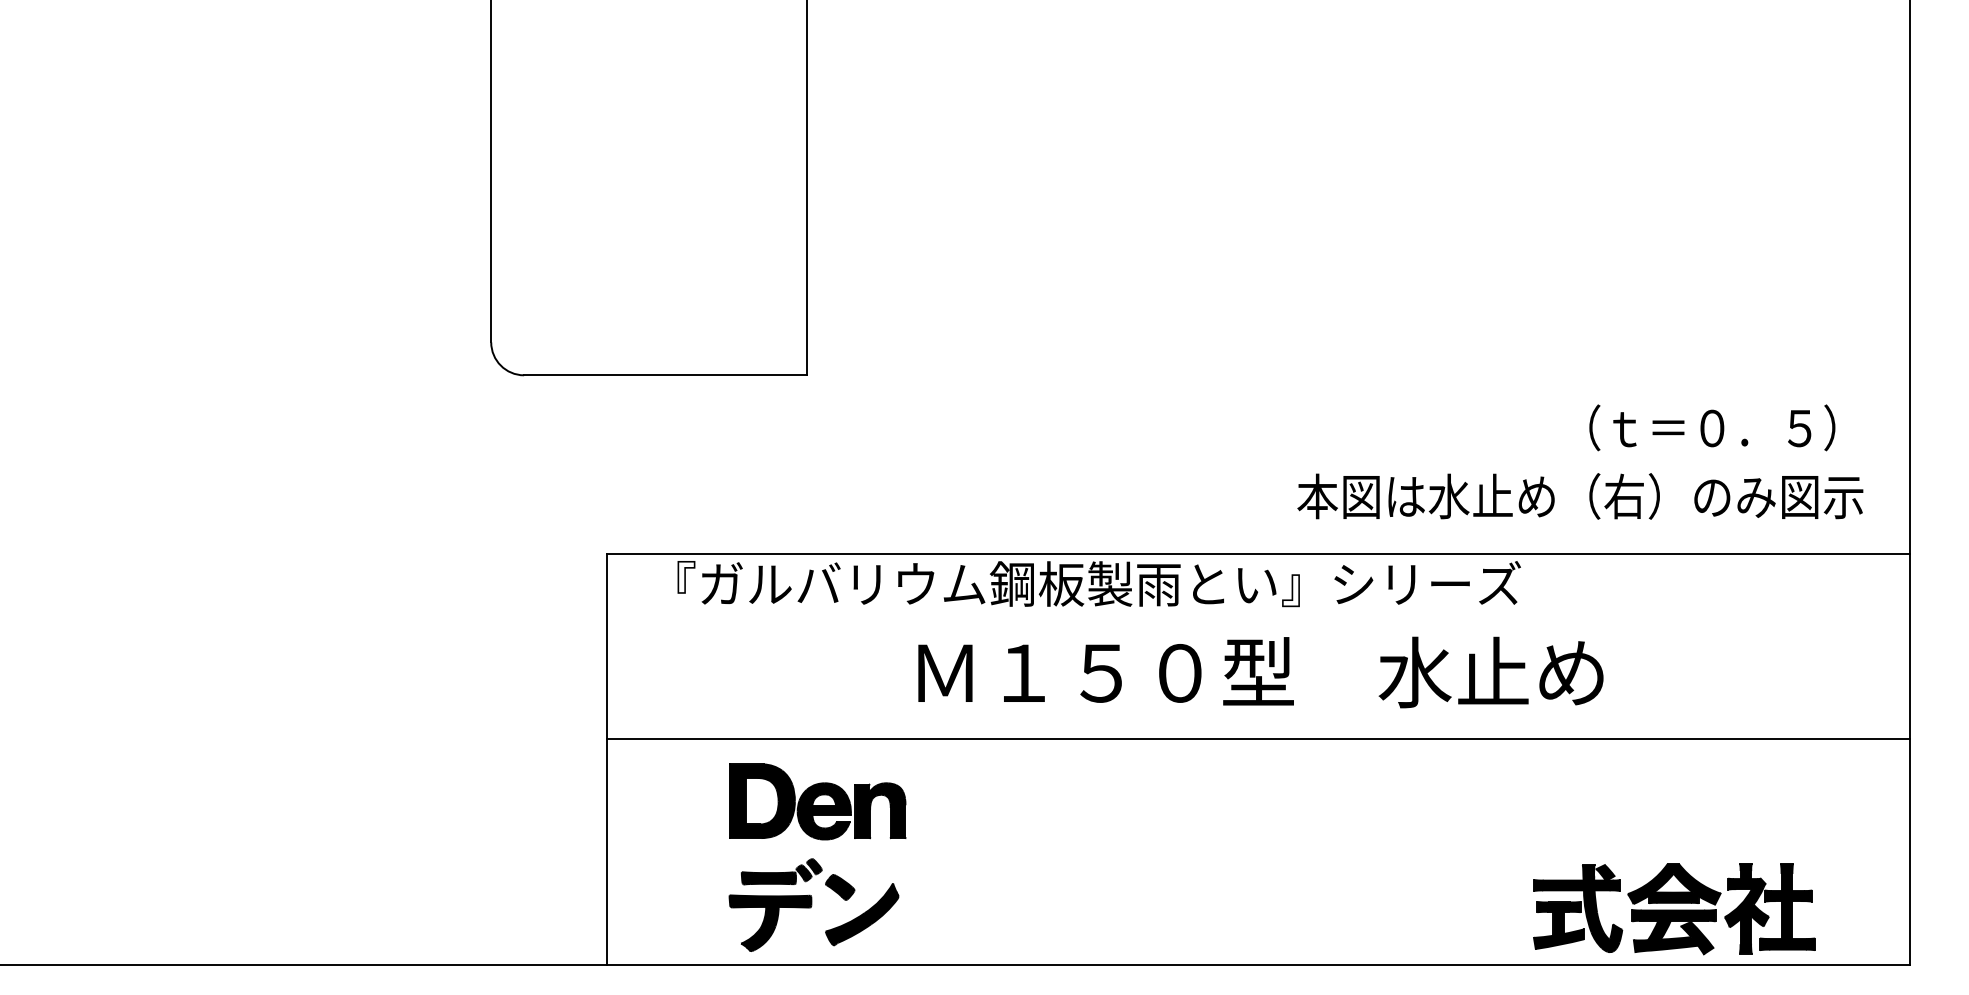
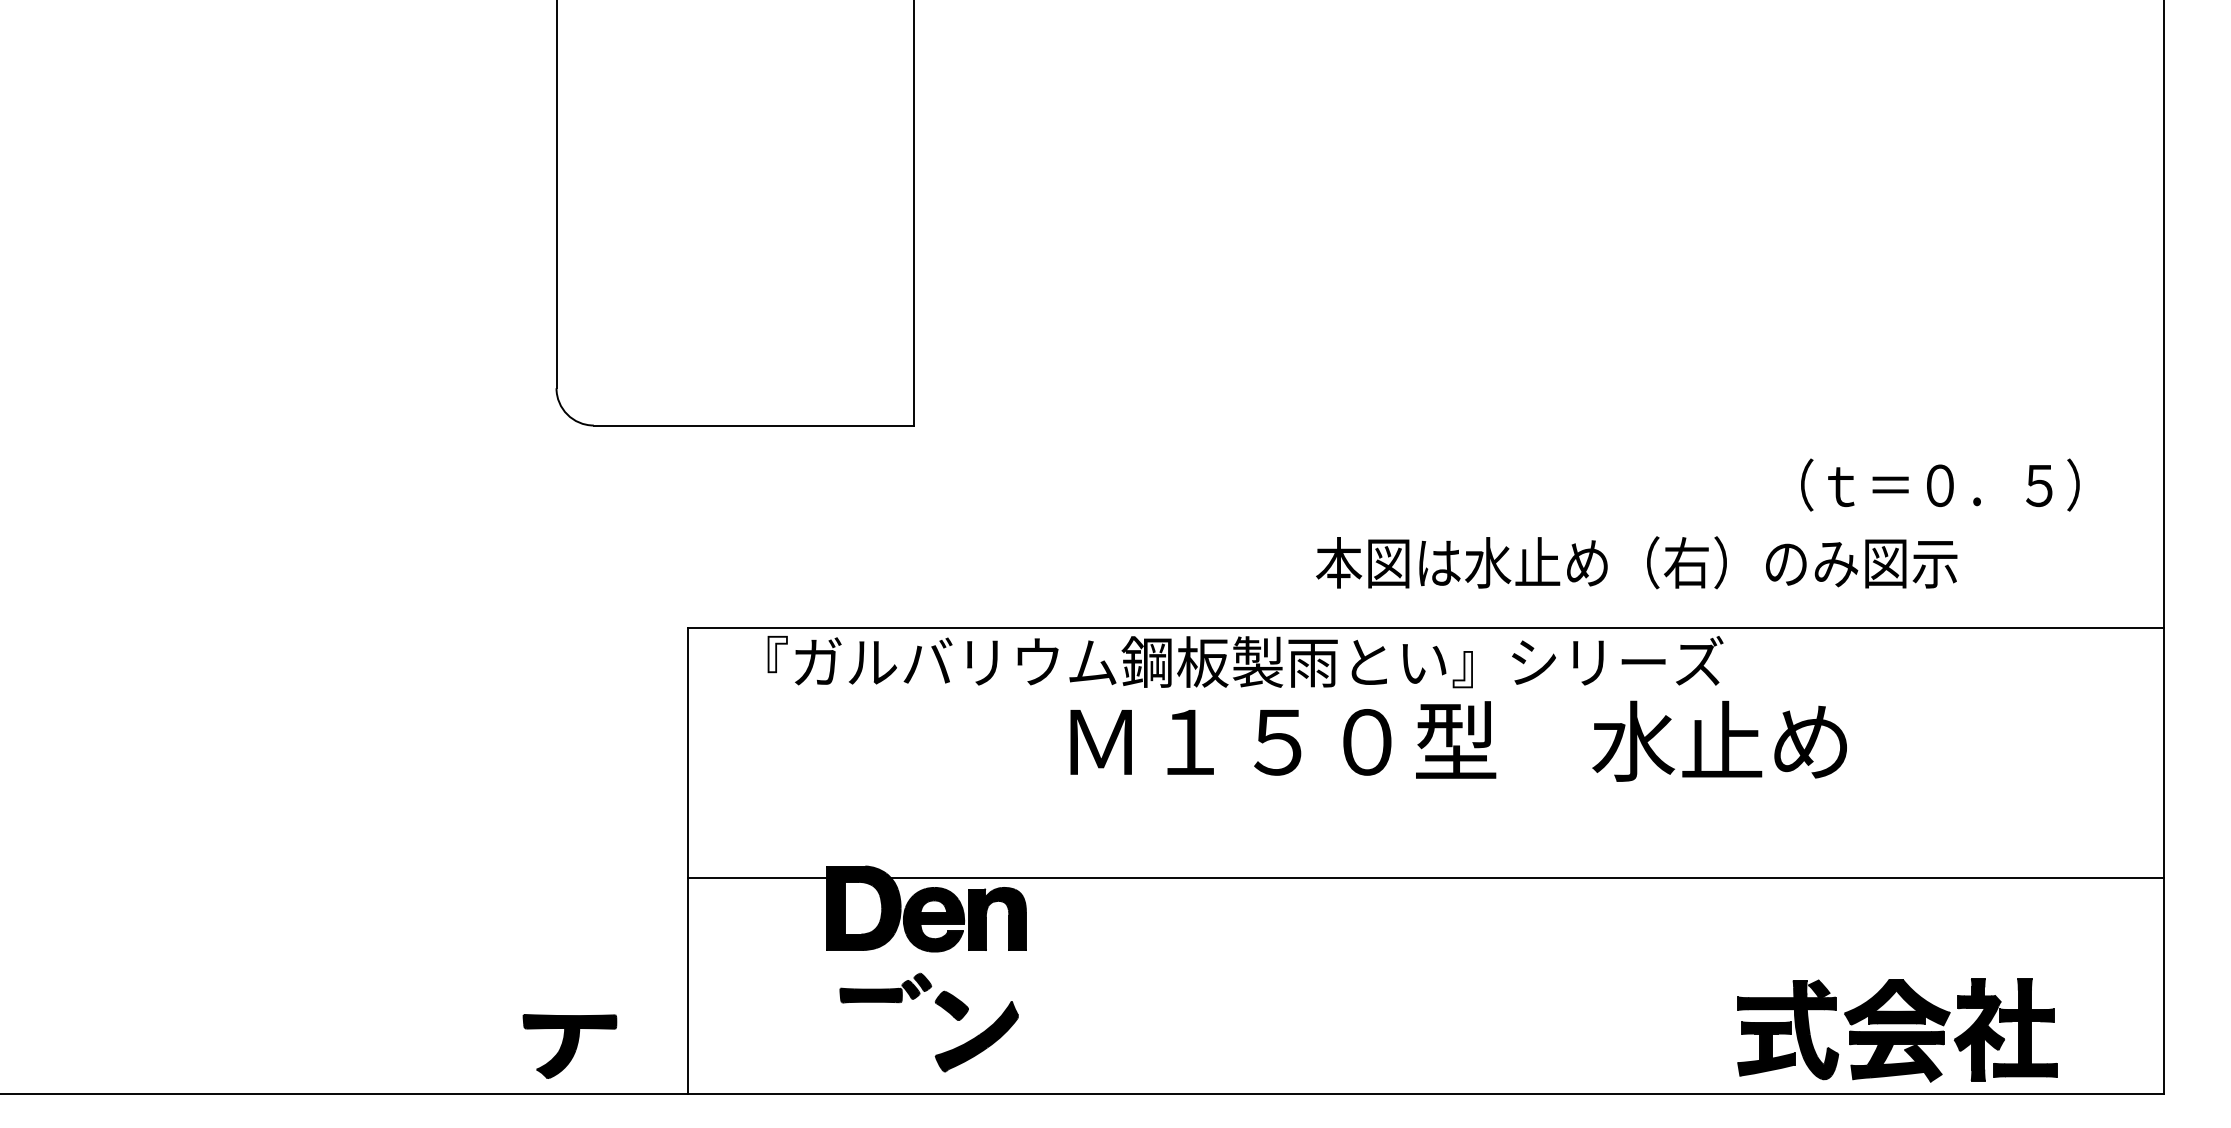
text: (1580, 496) -> (1636, 562), moved
text: (1260, 671) -> (1458, 740), moved
line: (1258, 738) -> (1426, 877), moved
part: (770, 923) -> (569, 1046), moved

